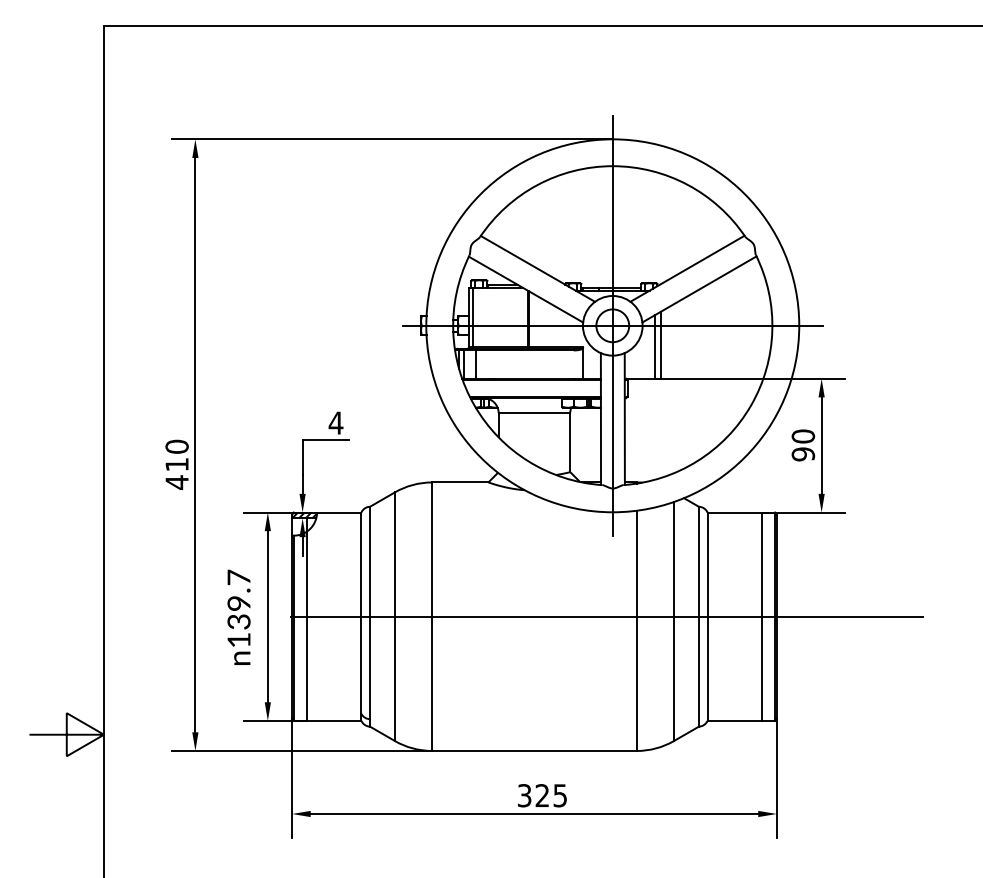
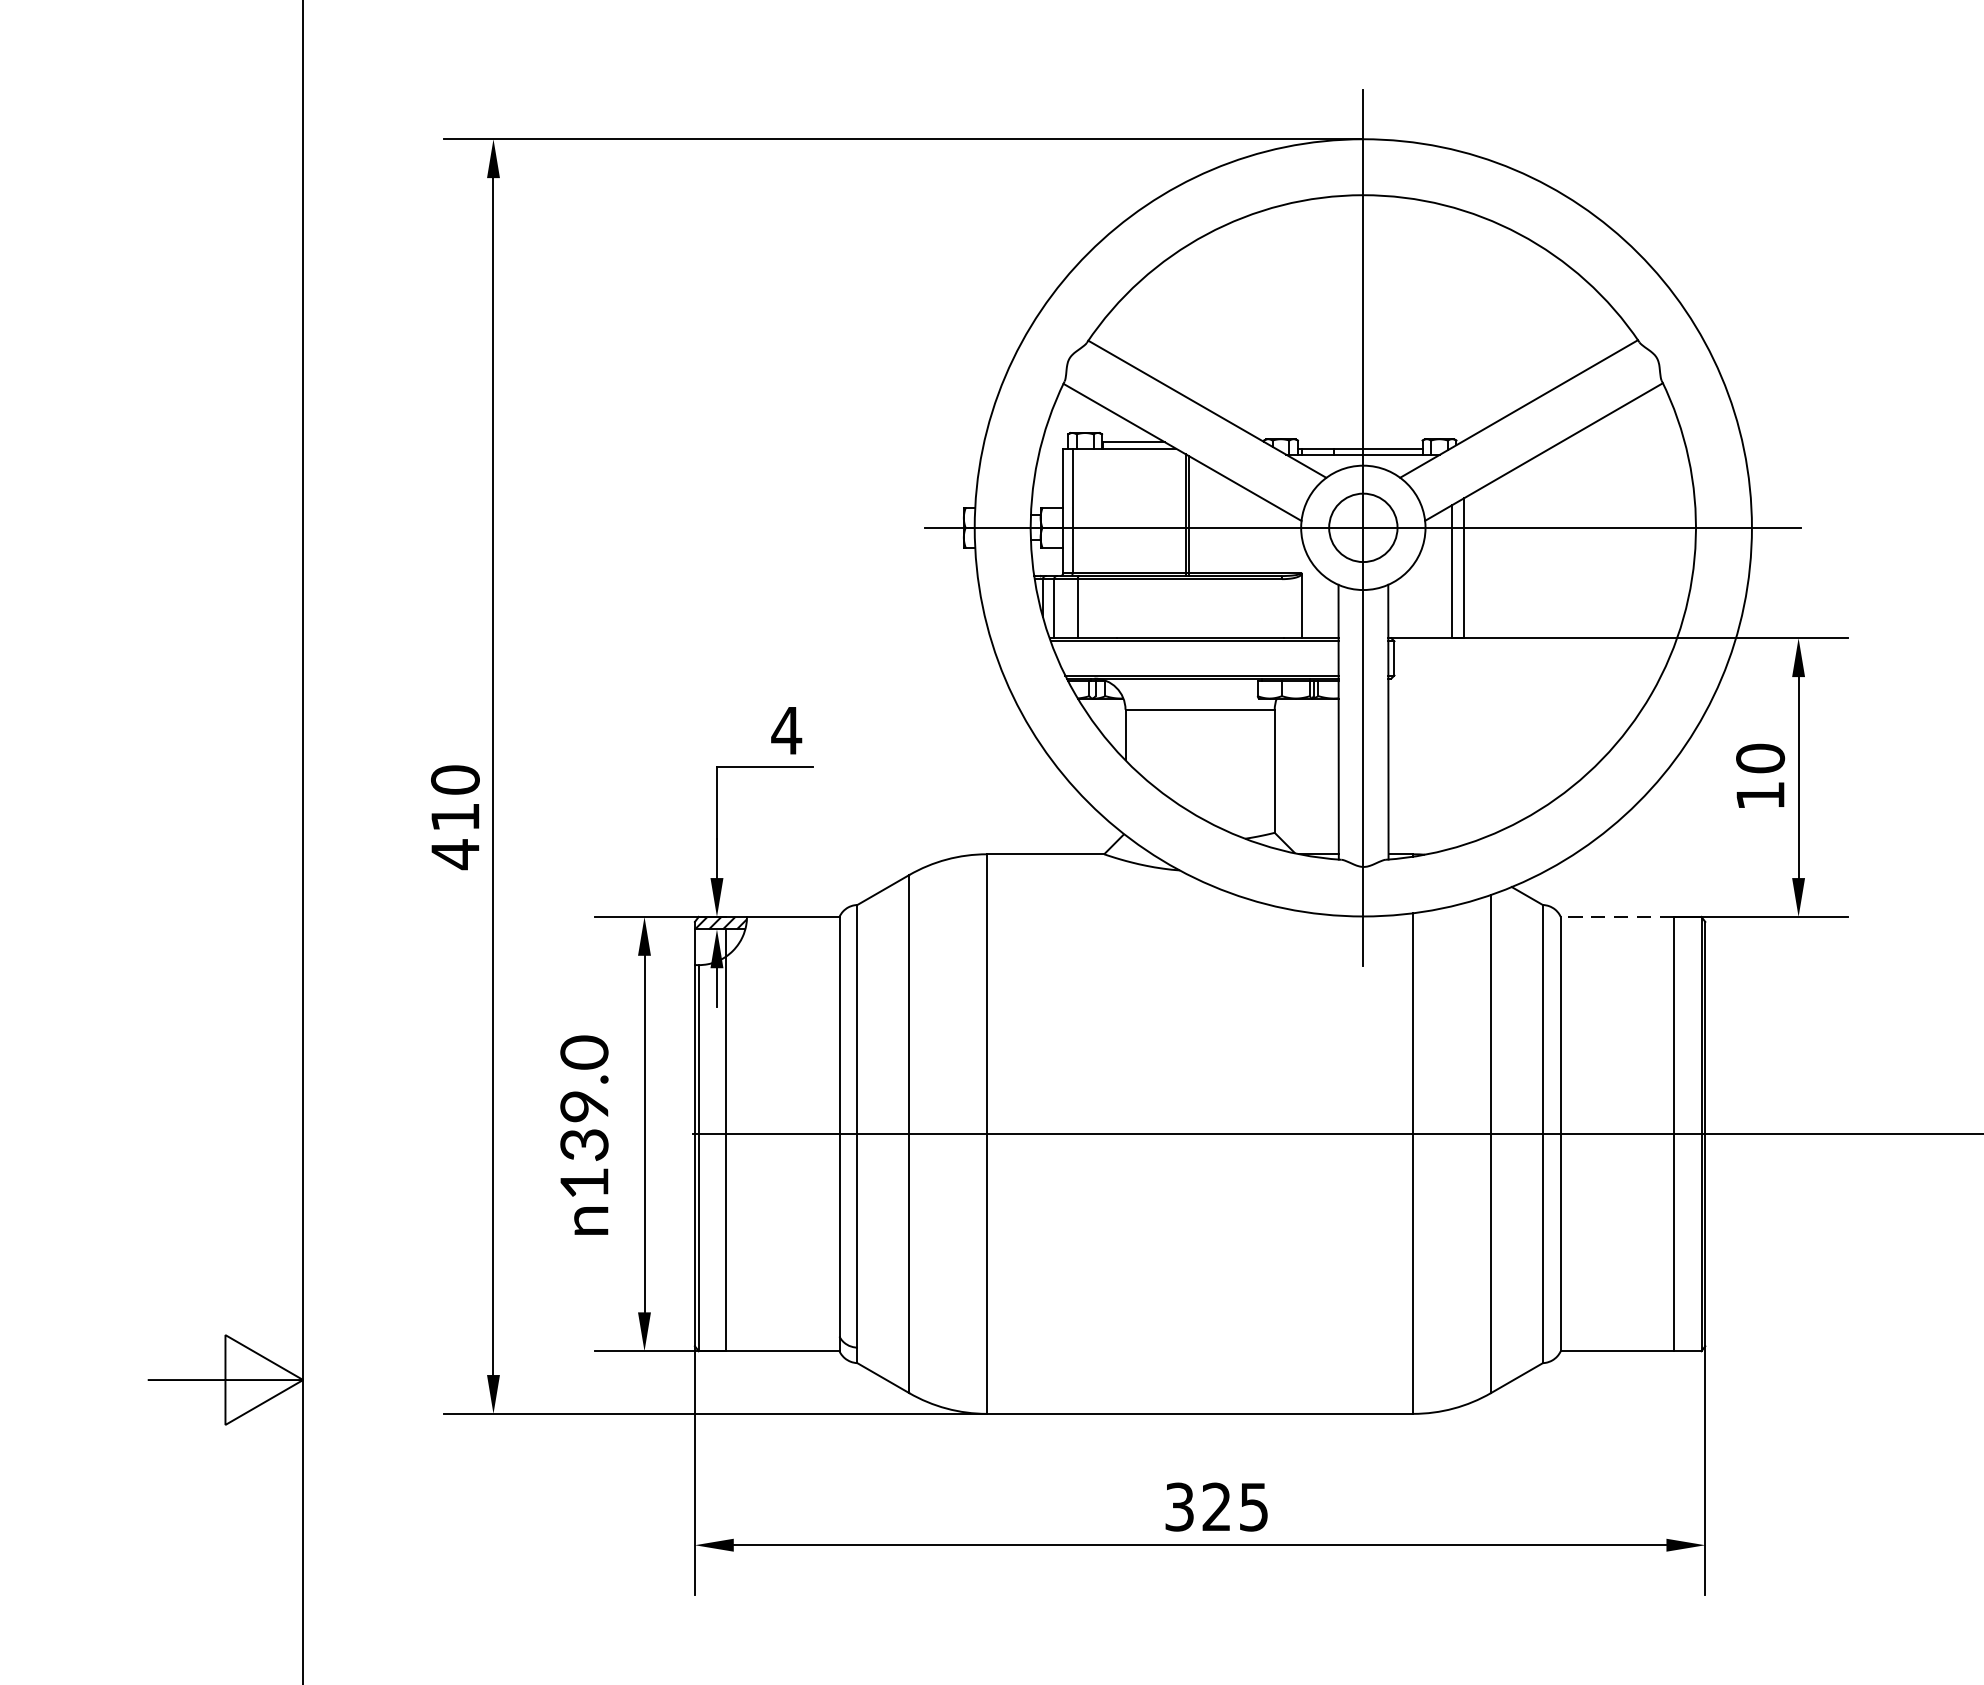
text: (803, 454) -> (1760, 796), 90 -> 10
line: (734, 512) -> (1616, 916), solid -> dashed
text: (238, 577) -> (583, 1052), 139.7 -> 139.0

